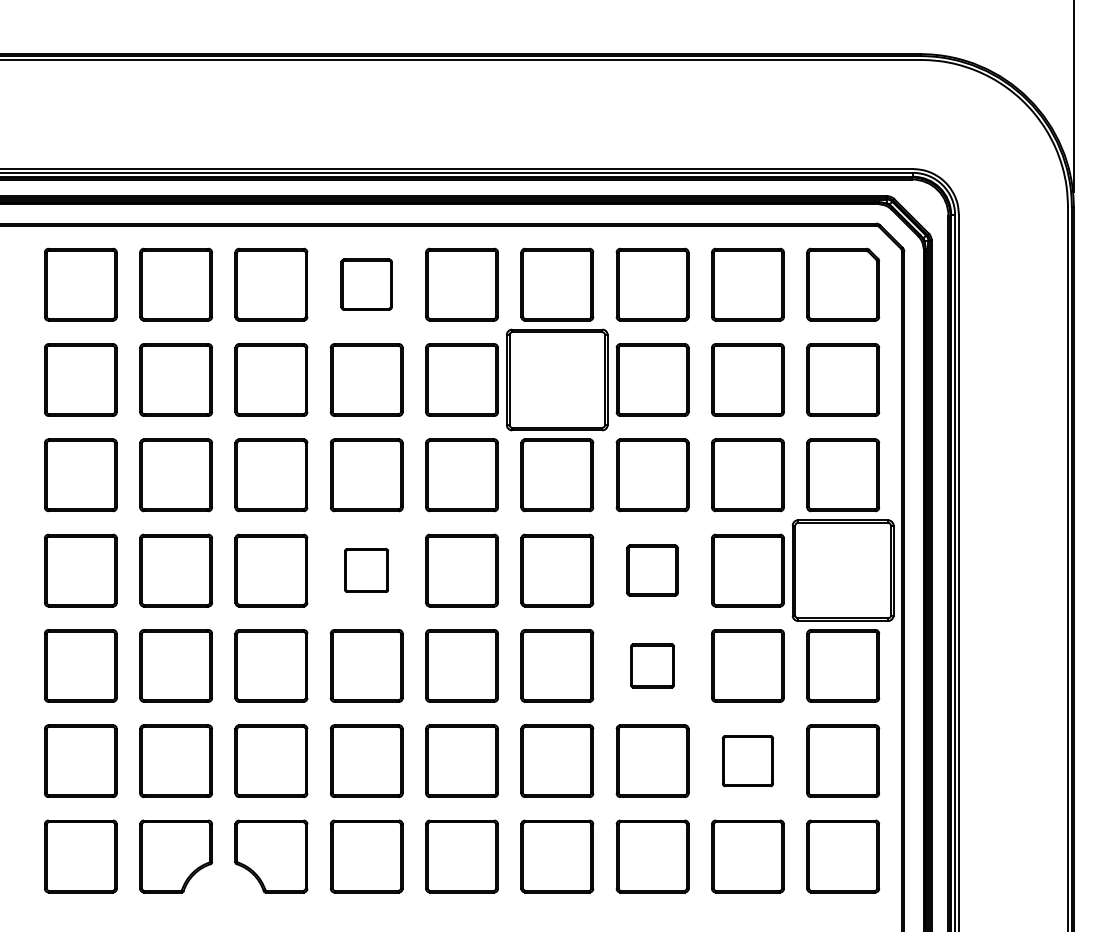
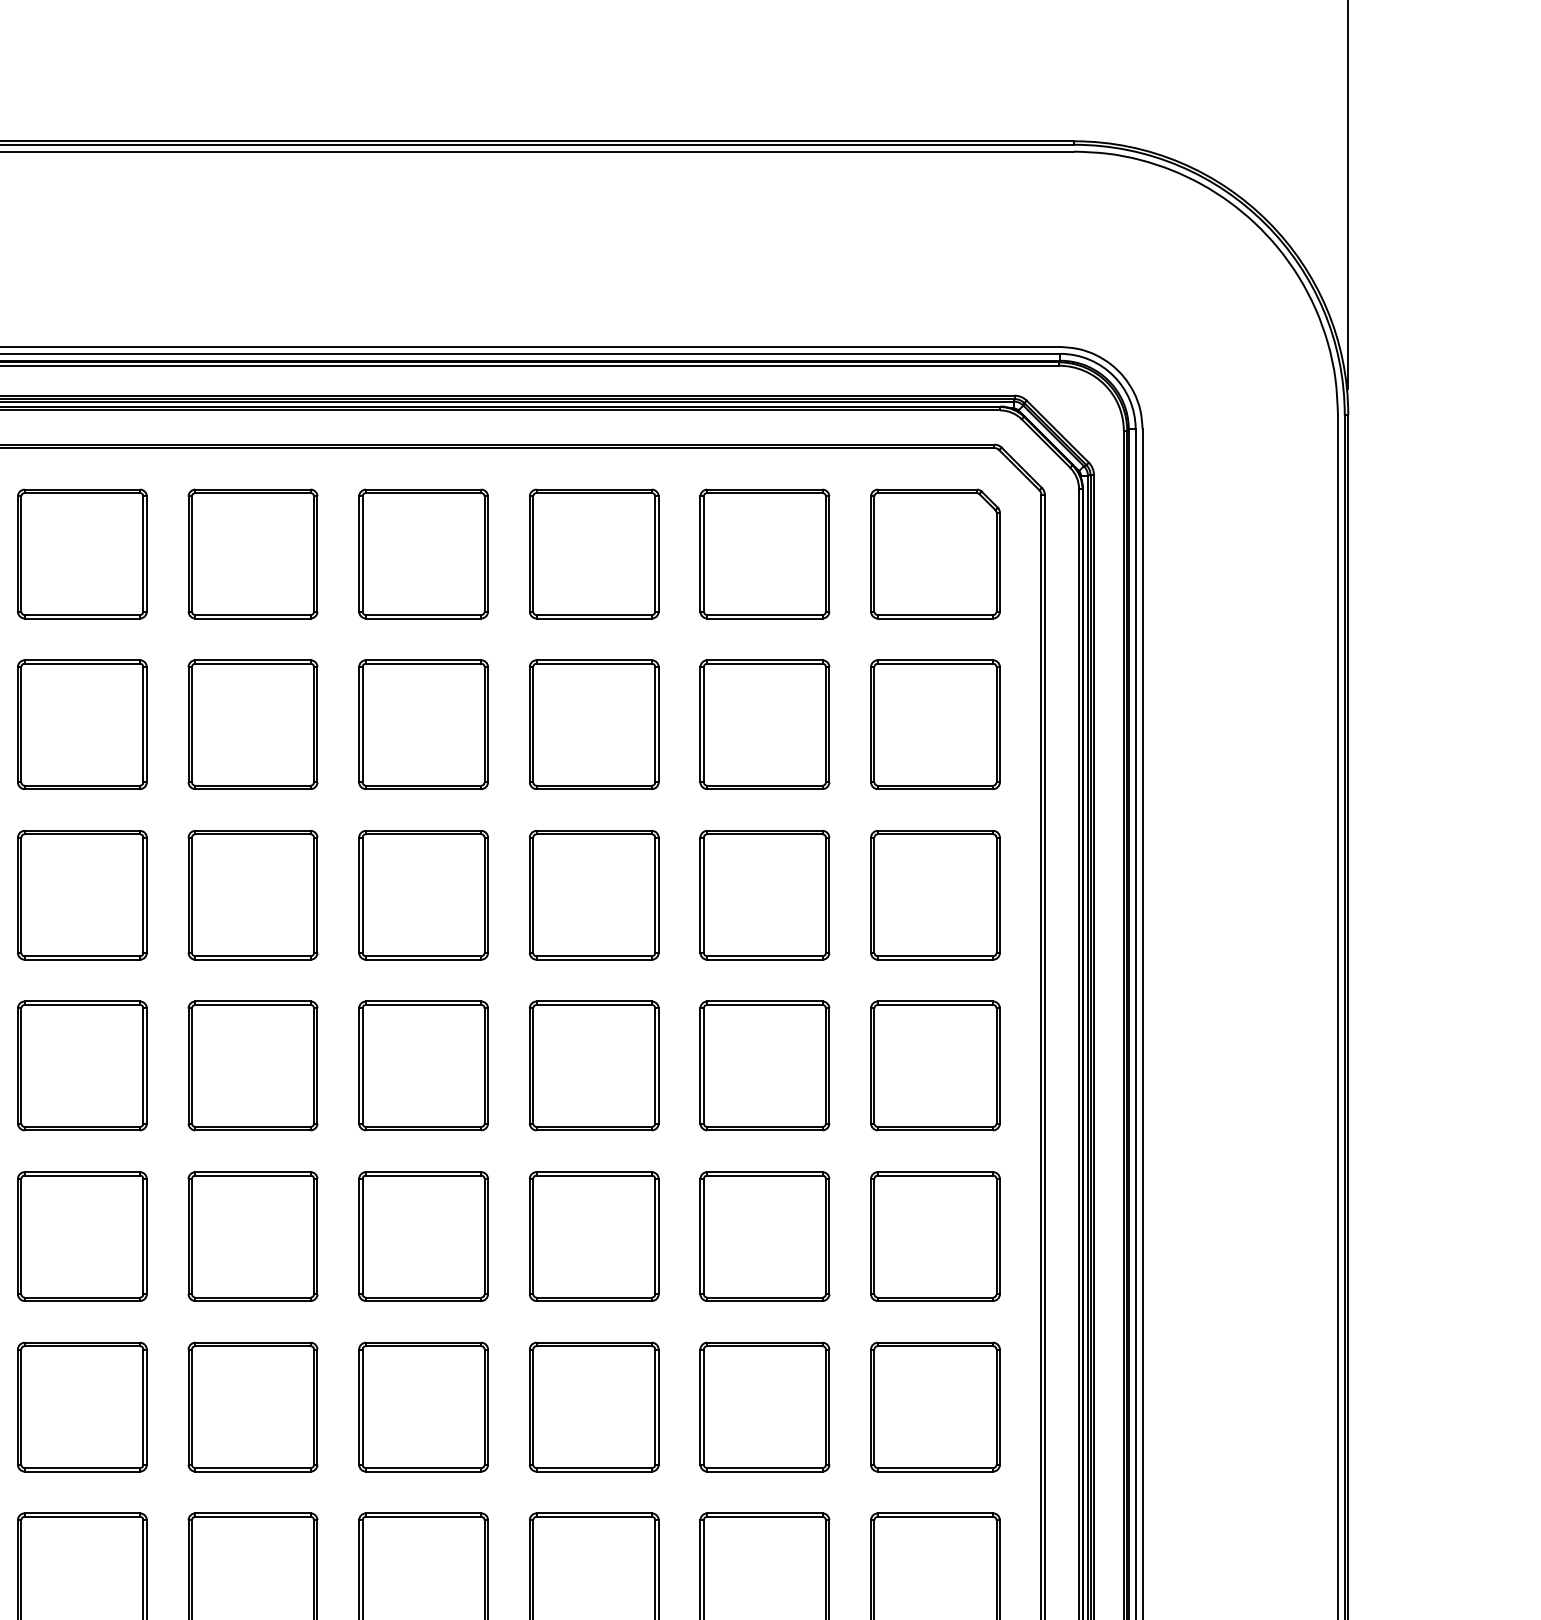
part: (366, 284) -> (81, 553), size x1.43
part: (557, 379) -> (423, 723), size x0.71
part: (366, 570) -> (81, 1065), size x1.67
part: (652, 570) -> (593, 1065), size x1.43
part: (843, 570) -> (935, 1065), size x0.71
part: (652, 665) -> (593, 1235), size x1.67
part: (747, 760) -> (764, 1405), size x1.43

